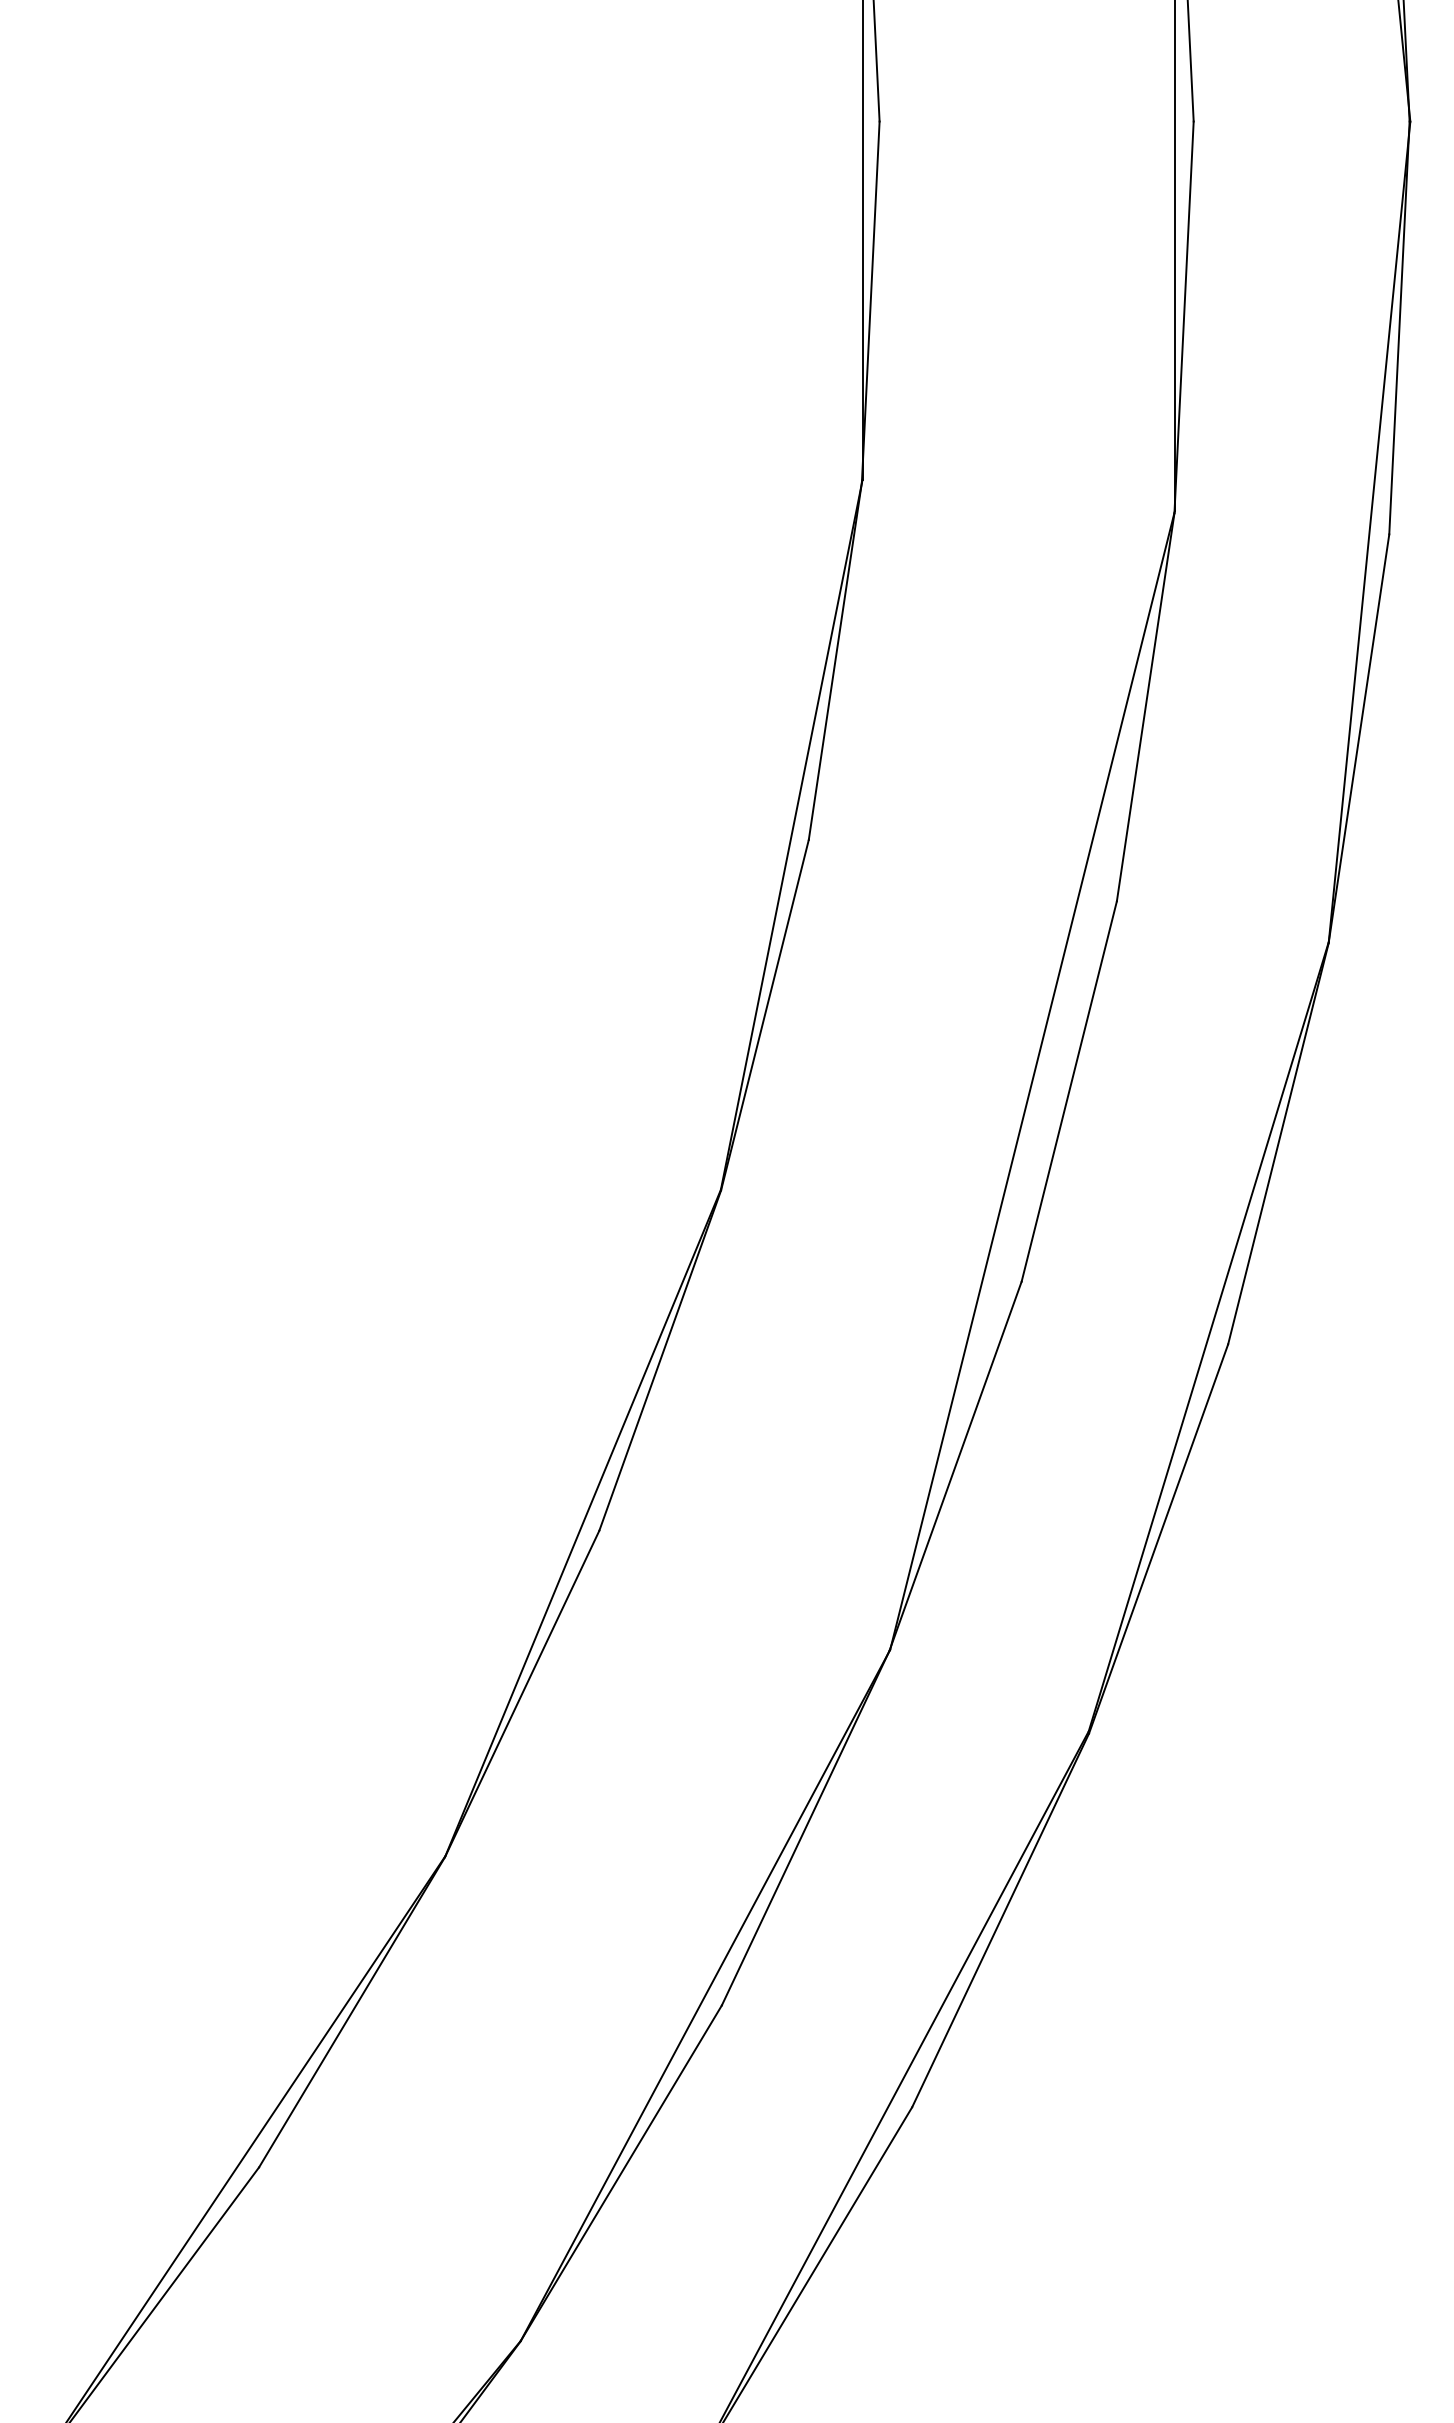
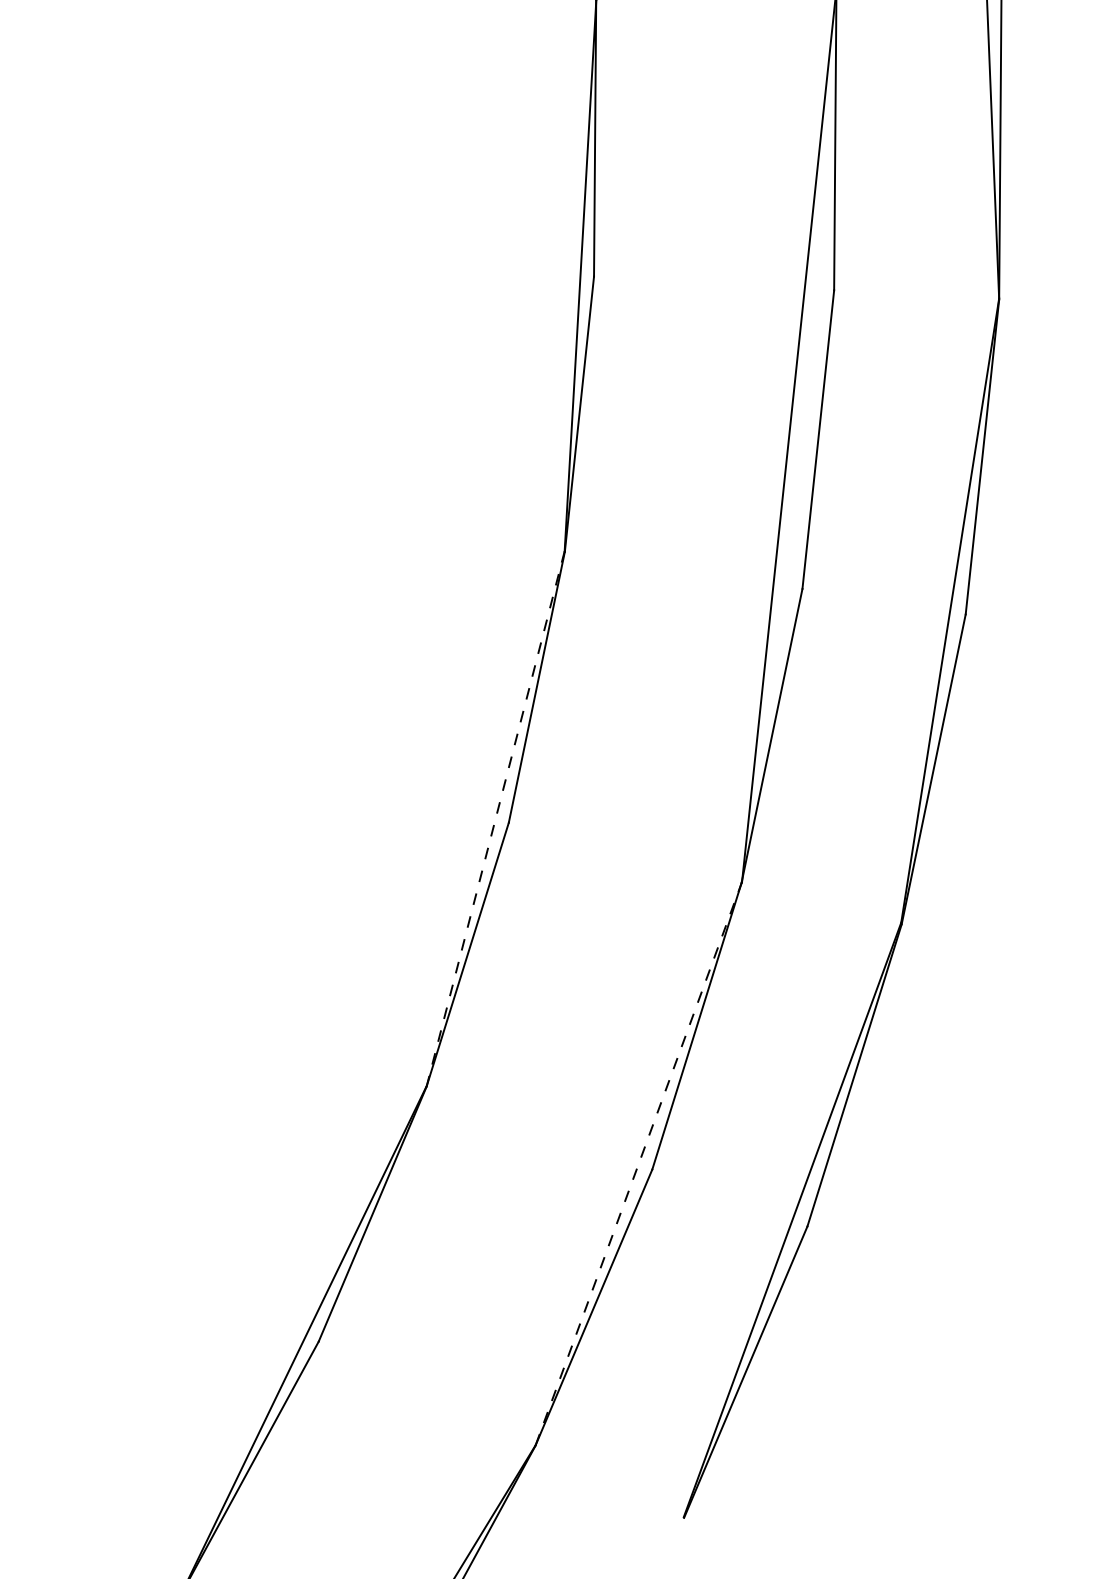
line: (583, 1522) -> (495, 818), solid -> dashed
line: (705, 1995) -> (638, 1163), solid -> dashed

